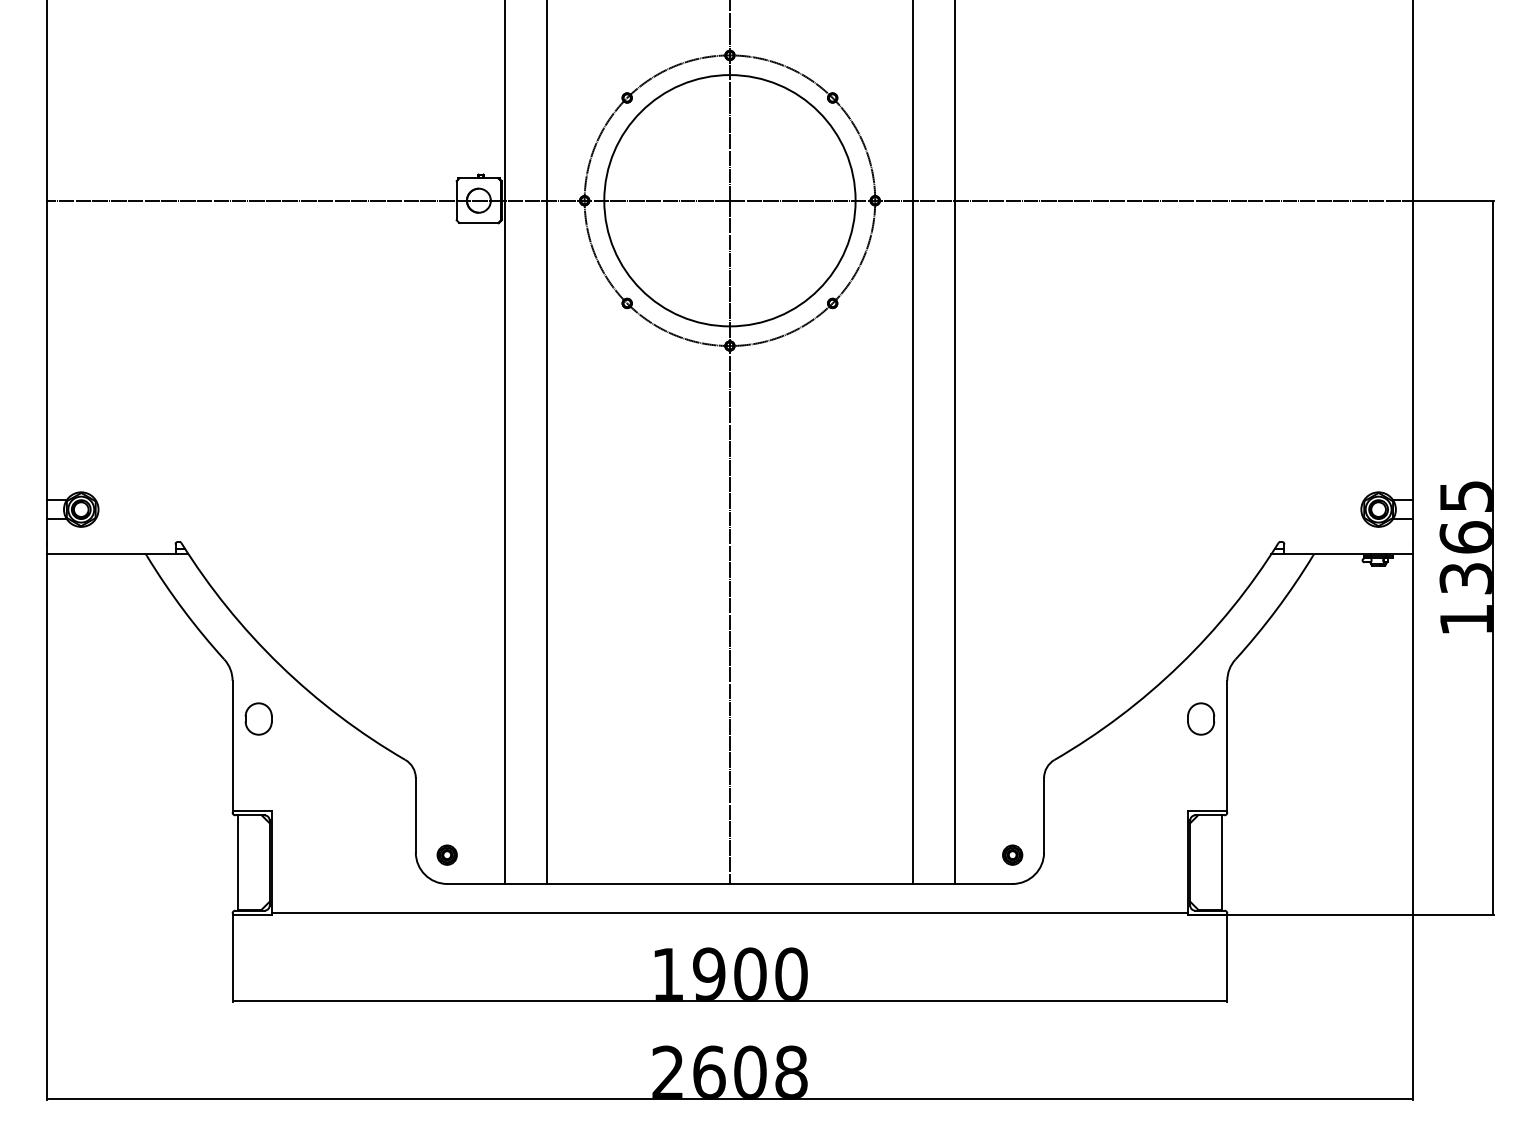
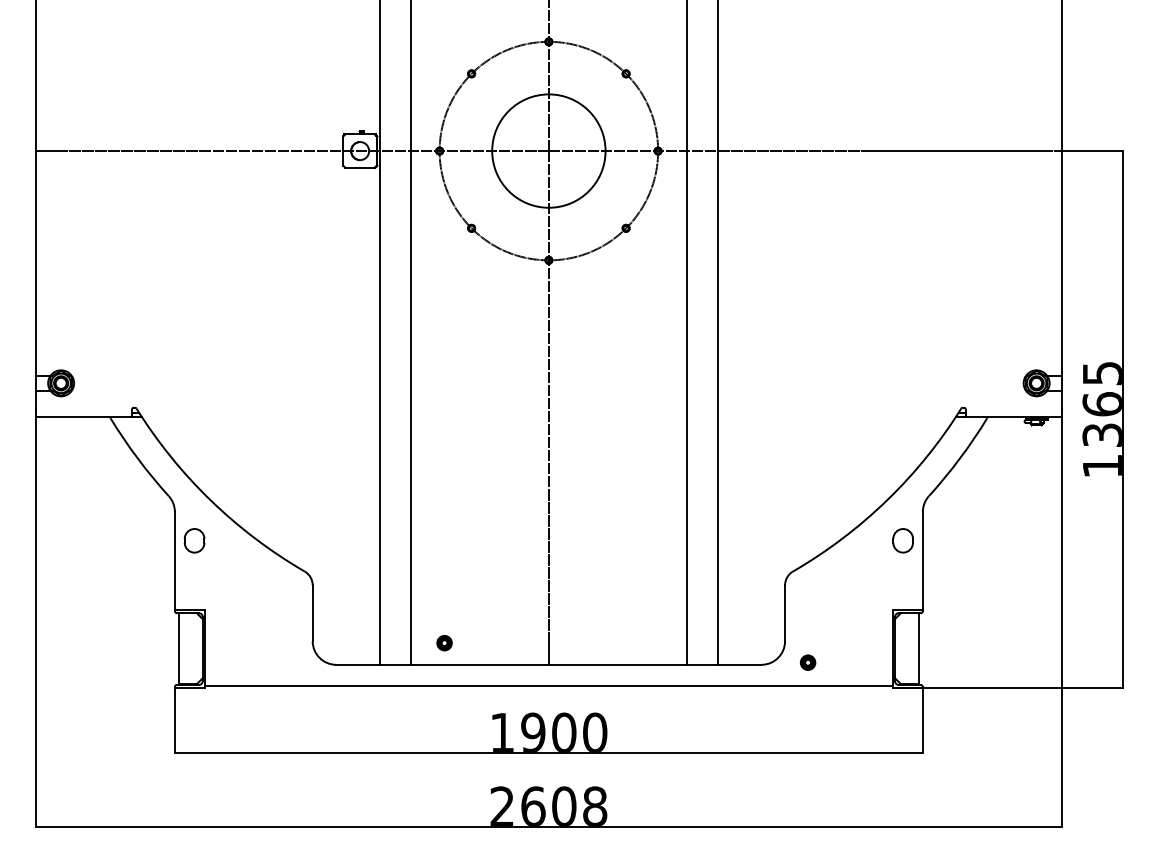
circle: (729, 200) -> (548, 150), size x0.6
part: (446, 854) -> (444, 642), moved
part: (1012, 854) -> (807, 662), moved

